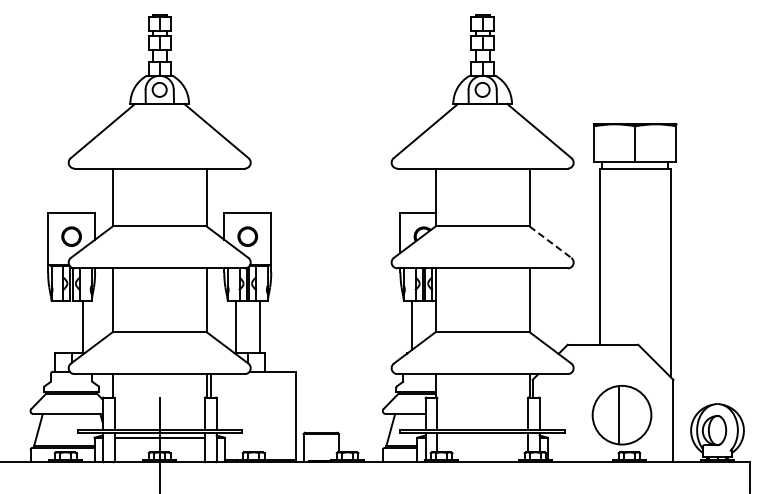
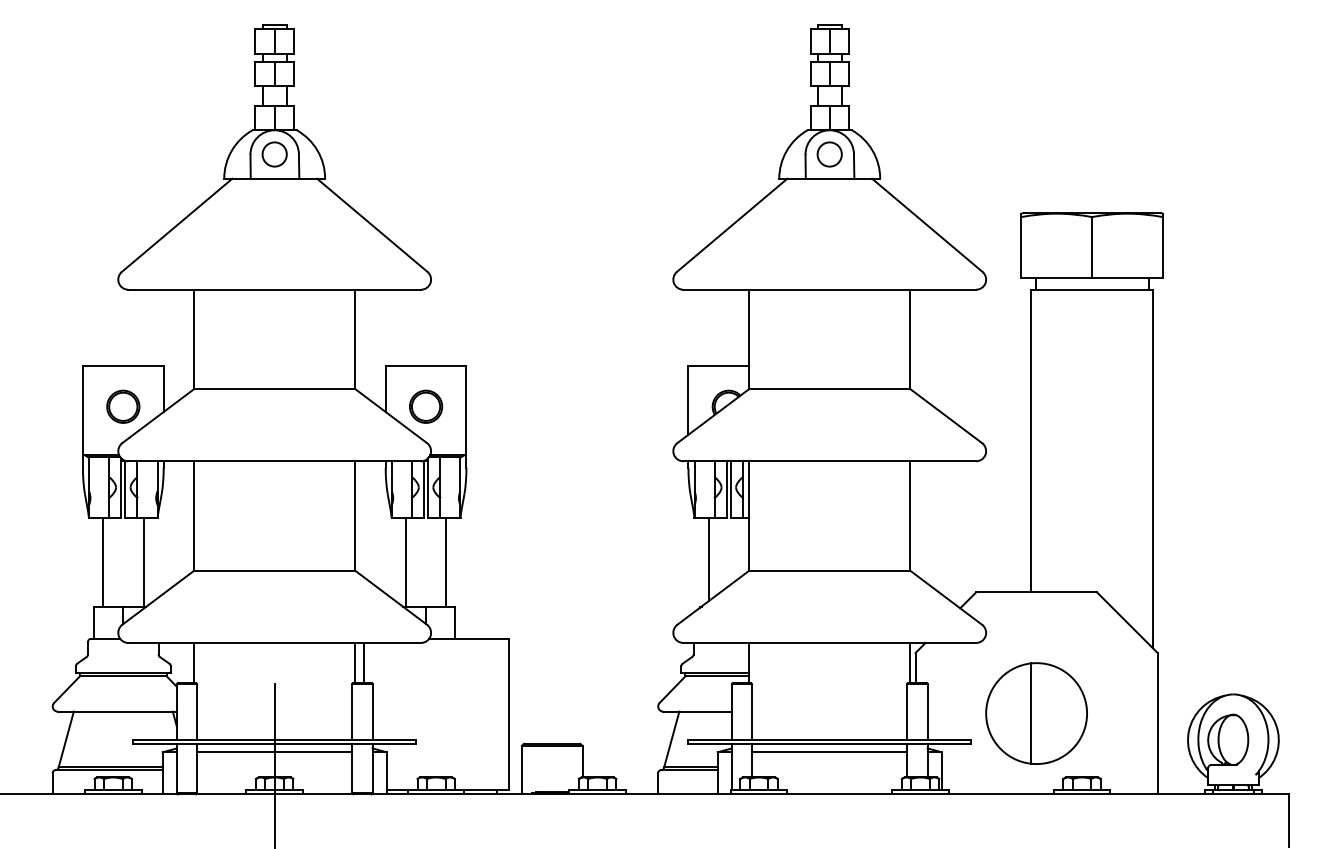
line: (550, 242) -> (946, 416), dashed -> solid
line: (59, 326) -> (102, 561), added
part: (621, 415) -> (1035, 714), moved
line: (482, 437) -> (829, 751), added

